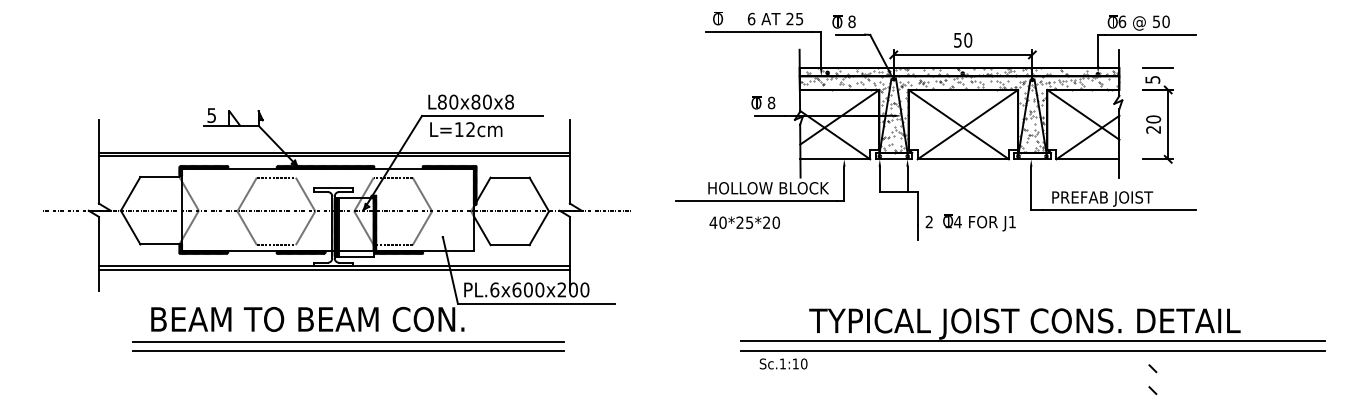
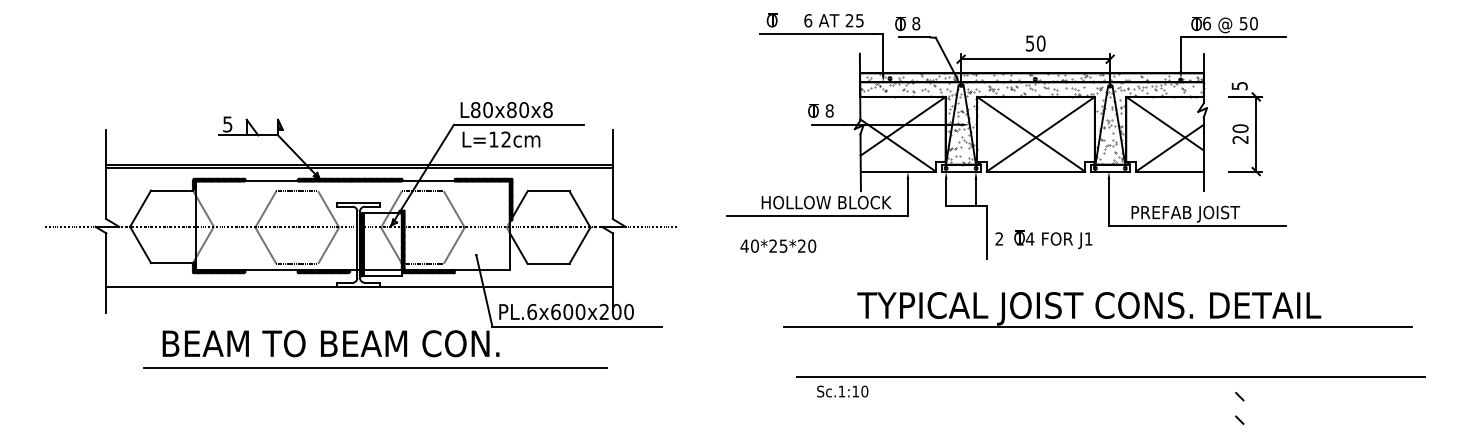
line: (1158, 68) -> (1245, 73), removed
text: (744, 222) -> (778, 245), moved
line: (333, 269) -> (358, 290), removed
part: (1032, 324) -> (1097, 309), moved
line: (348, 350) -> (374, 377), removed

